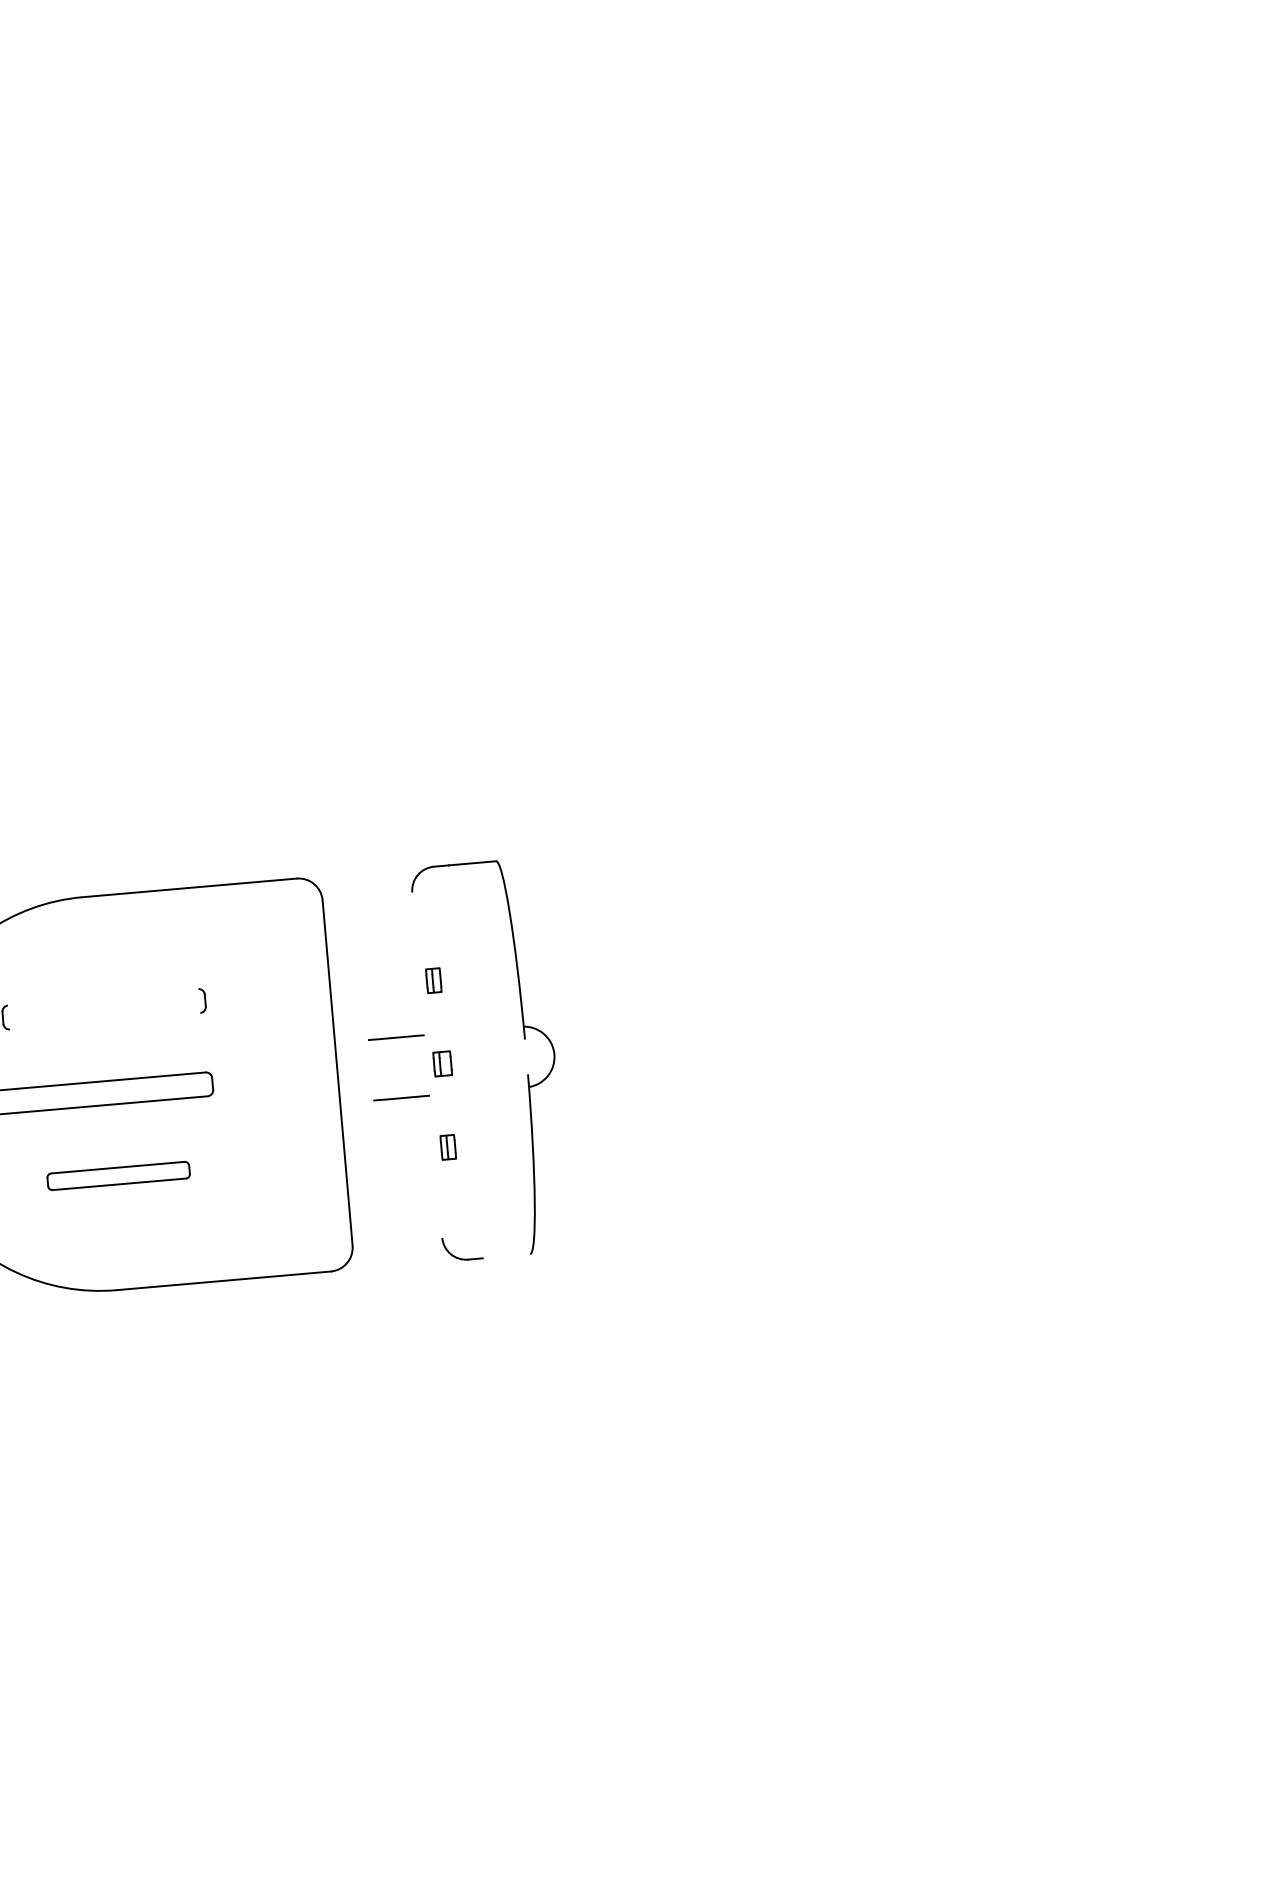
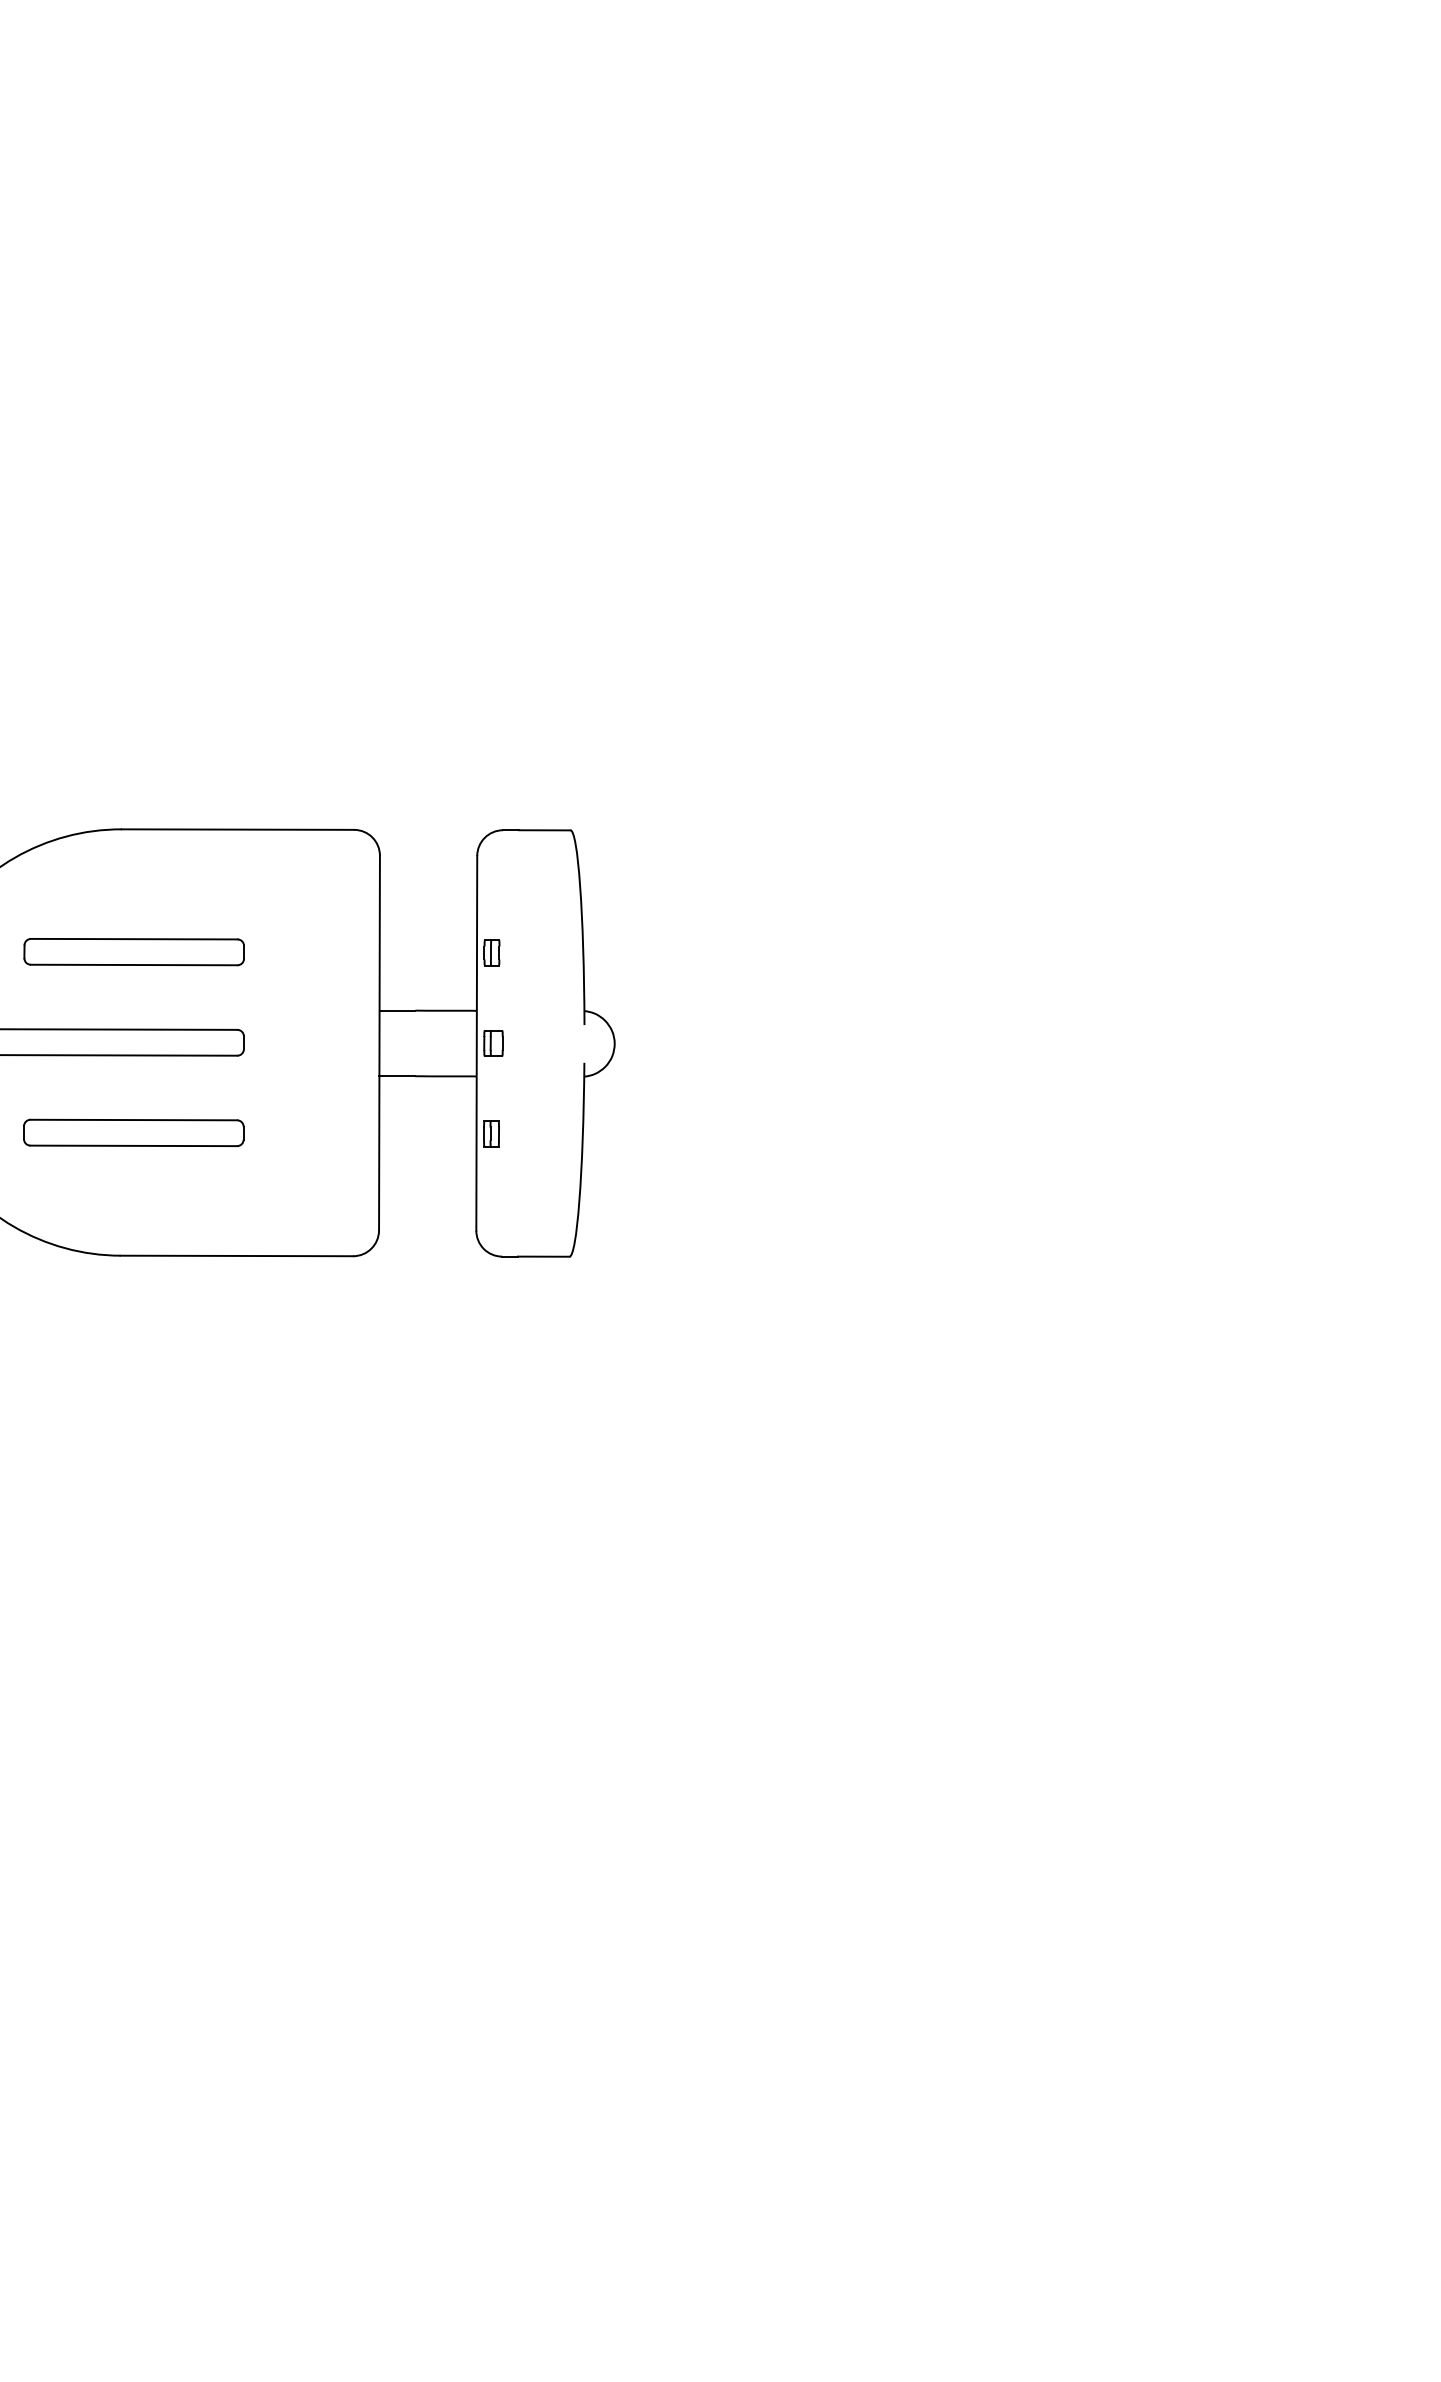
line: (102, 996) -> (133, 938), added
line: (104, 1020) -> (133, 964), added
line: (351, 1041) -> (397, 1010), added
line: (427, 1065) -> (476, 1043), added
line: (356, 1102) -> (397, 1076), added
part: (118, 1175) -> (133, 1132), size x1.43
line: (506, 1256) -> (543, 1256), added

